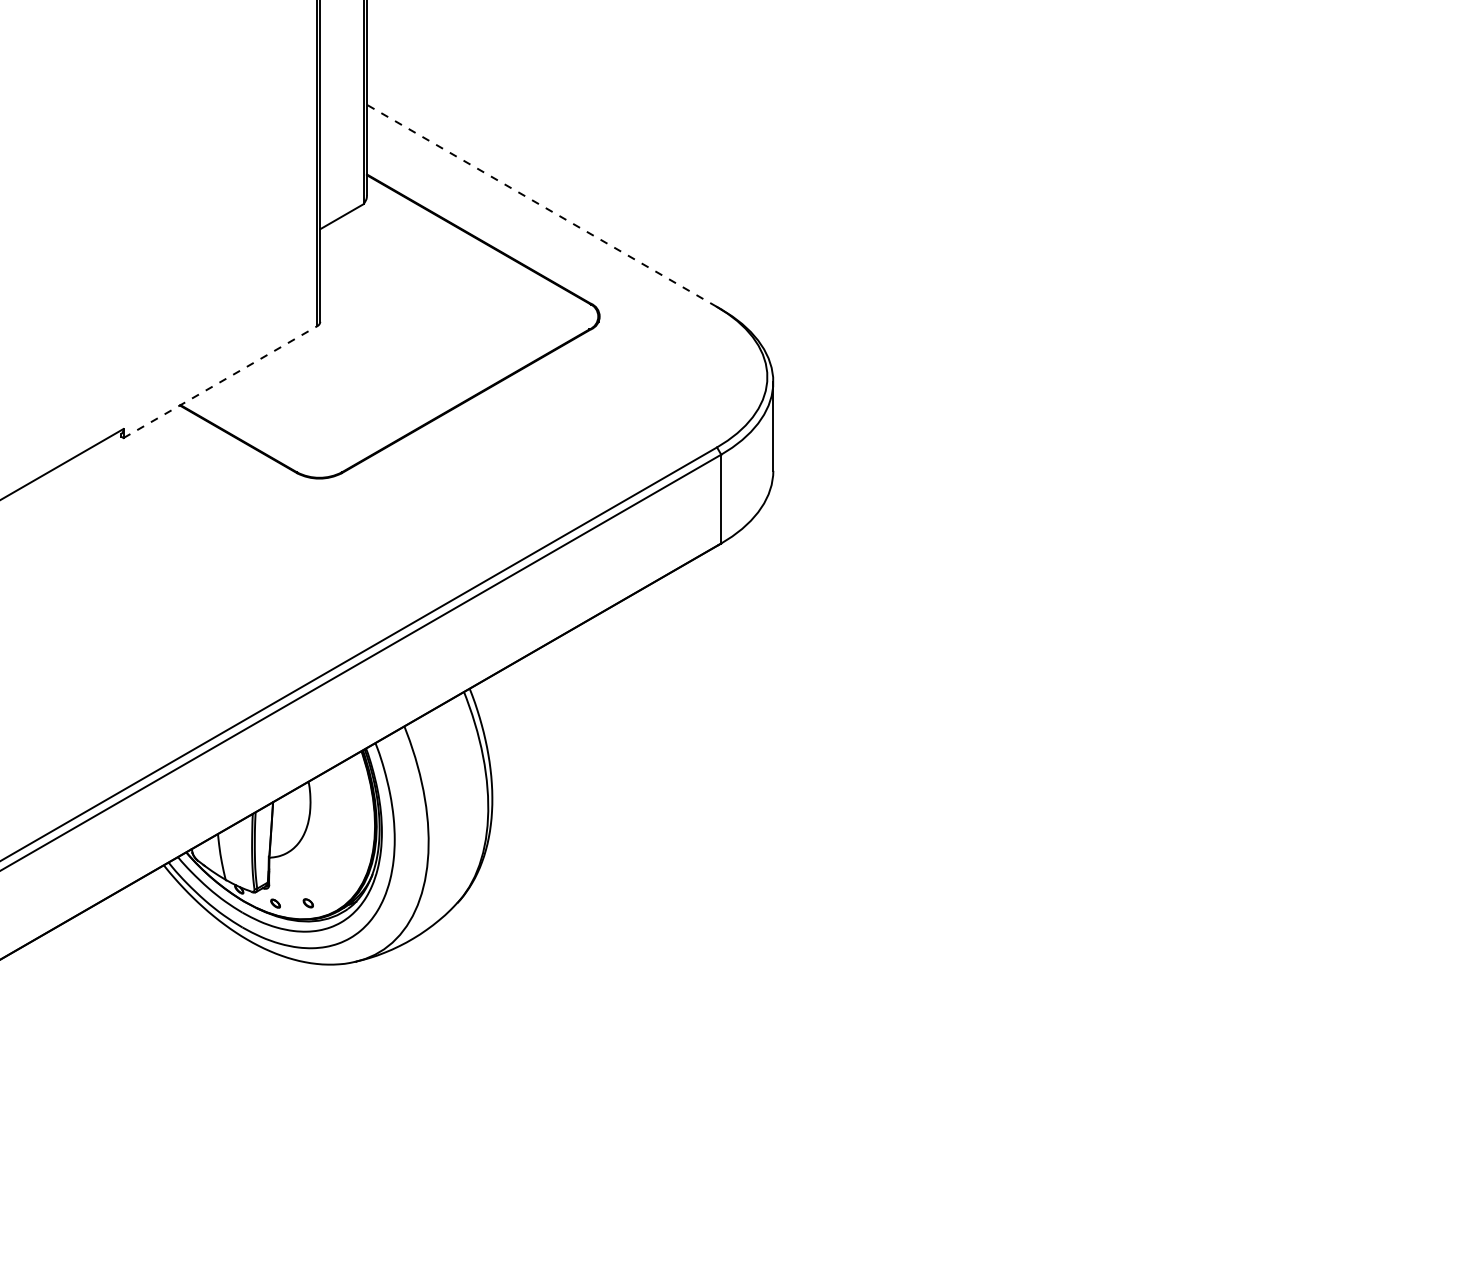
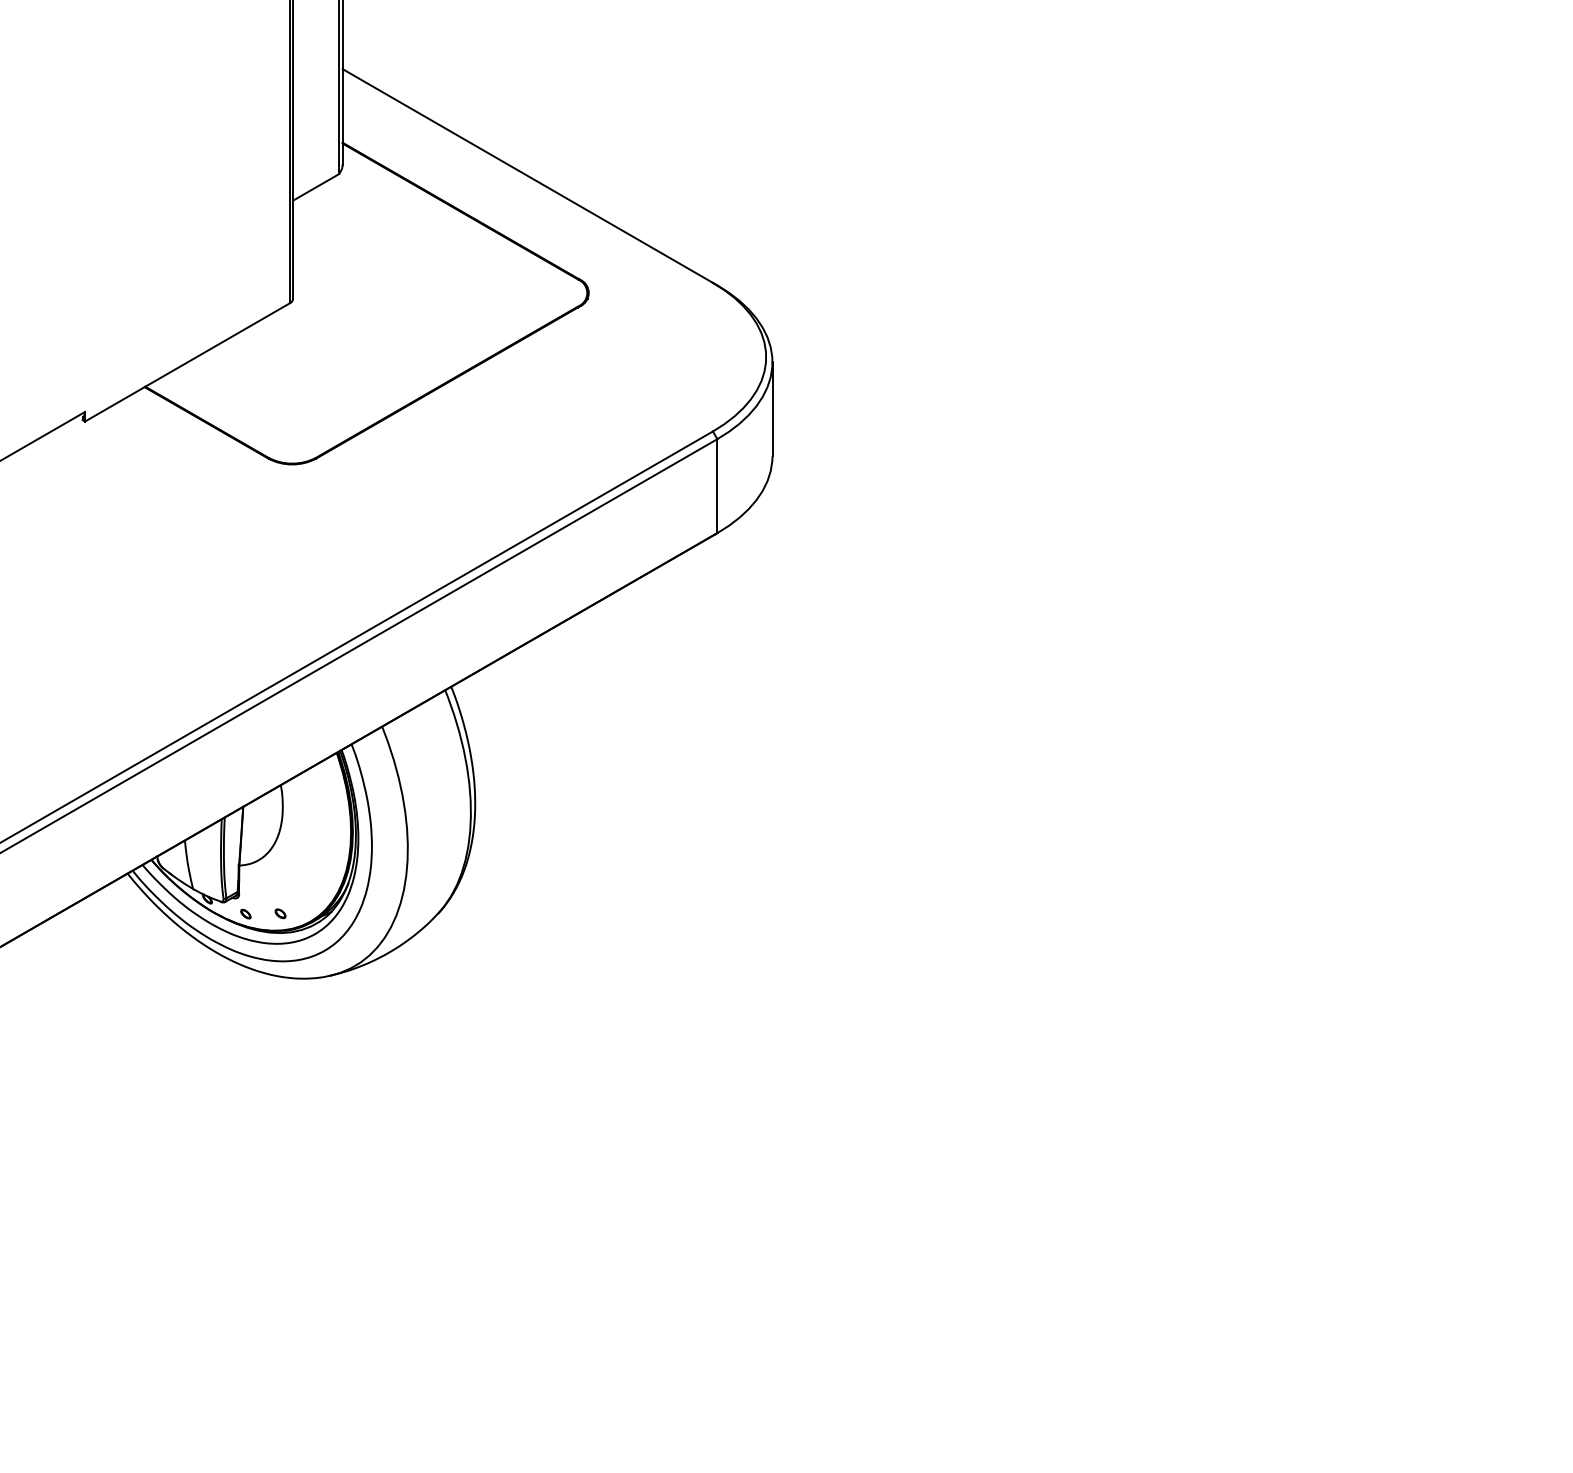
line: (541, 205) -> (527, 175), dashed -> solid
line: (220, 382) -> (187, 362), dashed -> solid

